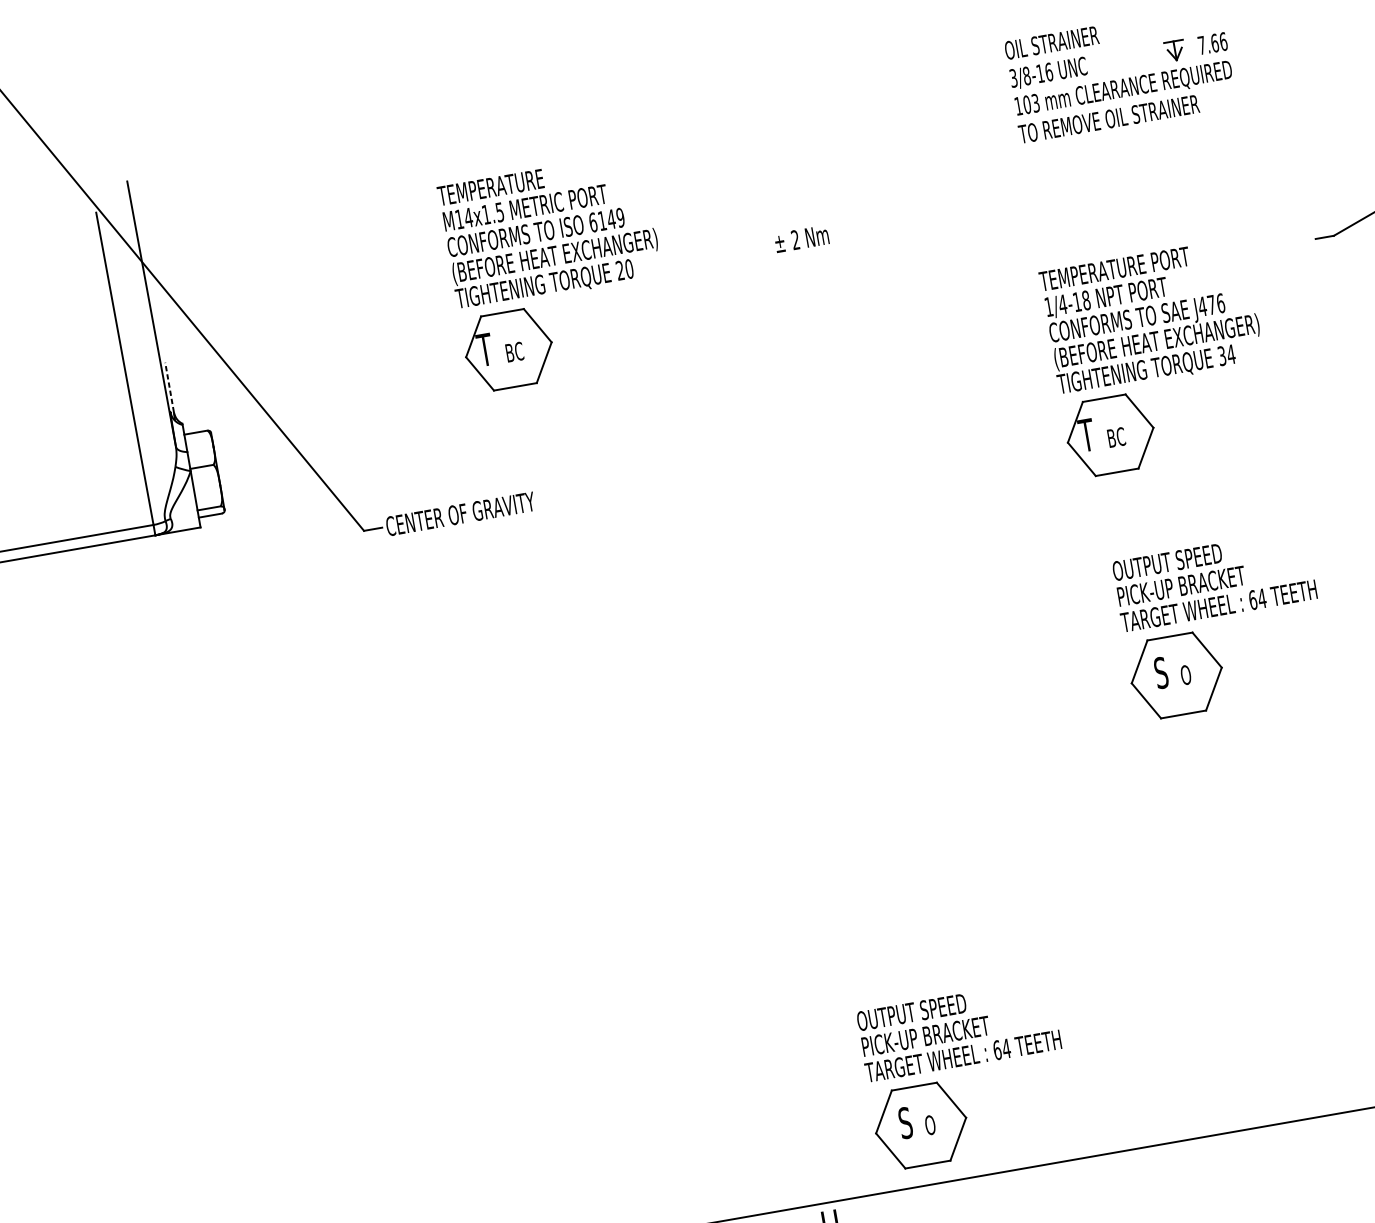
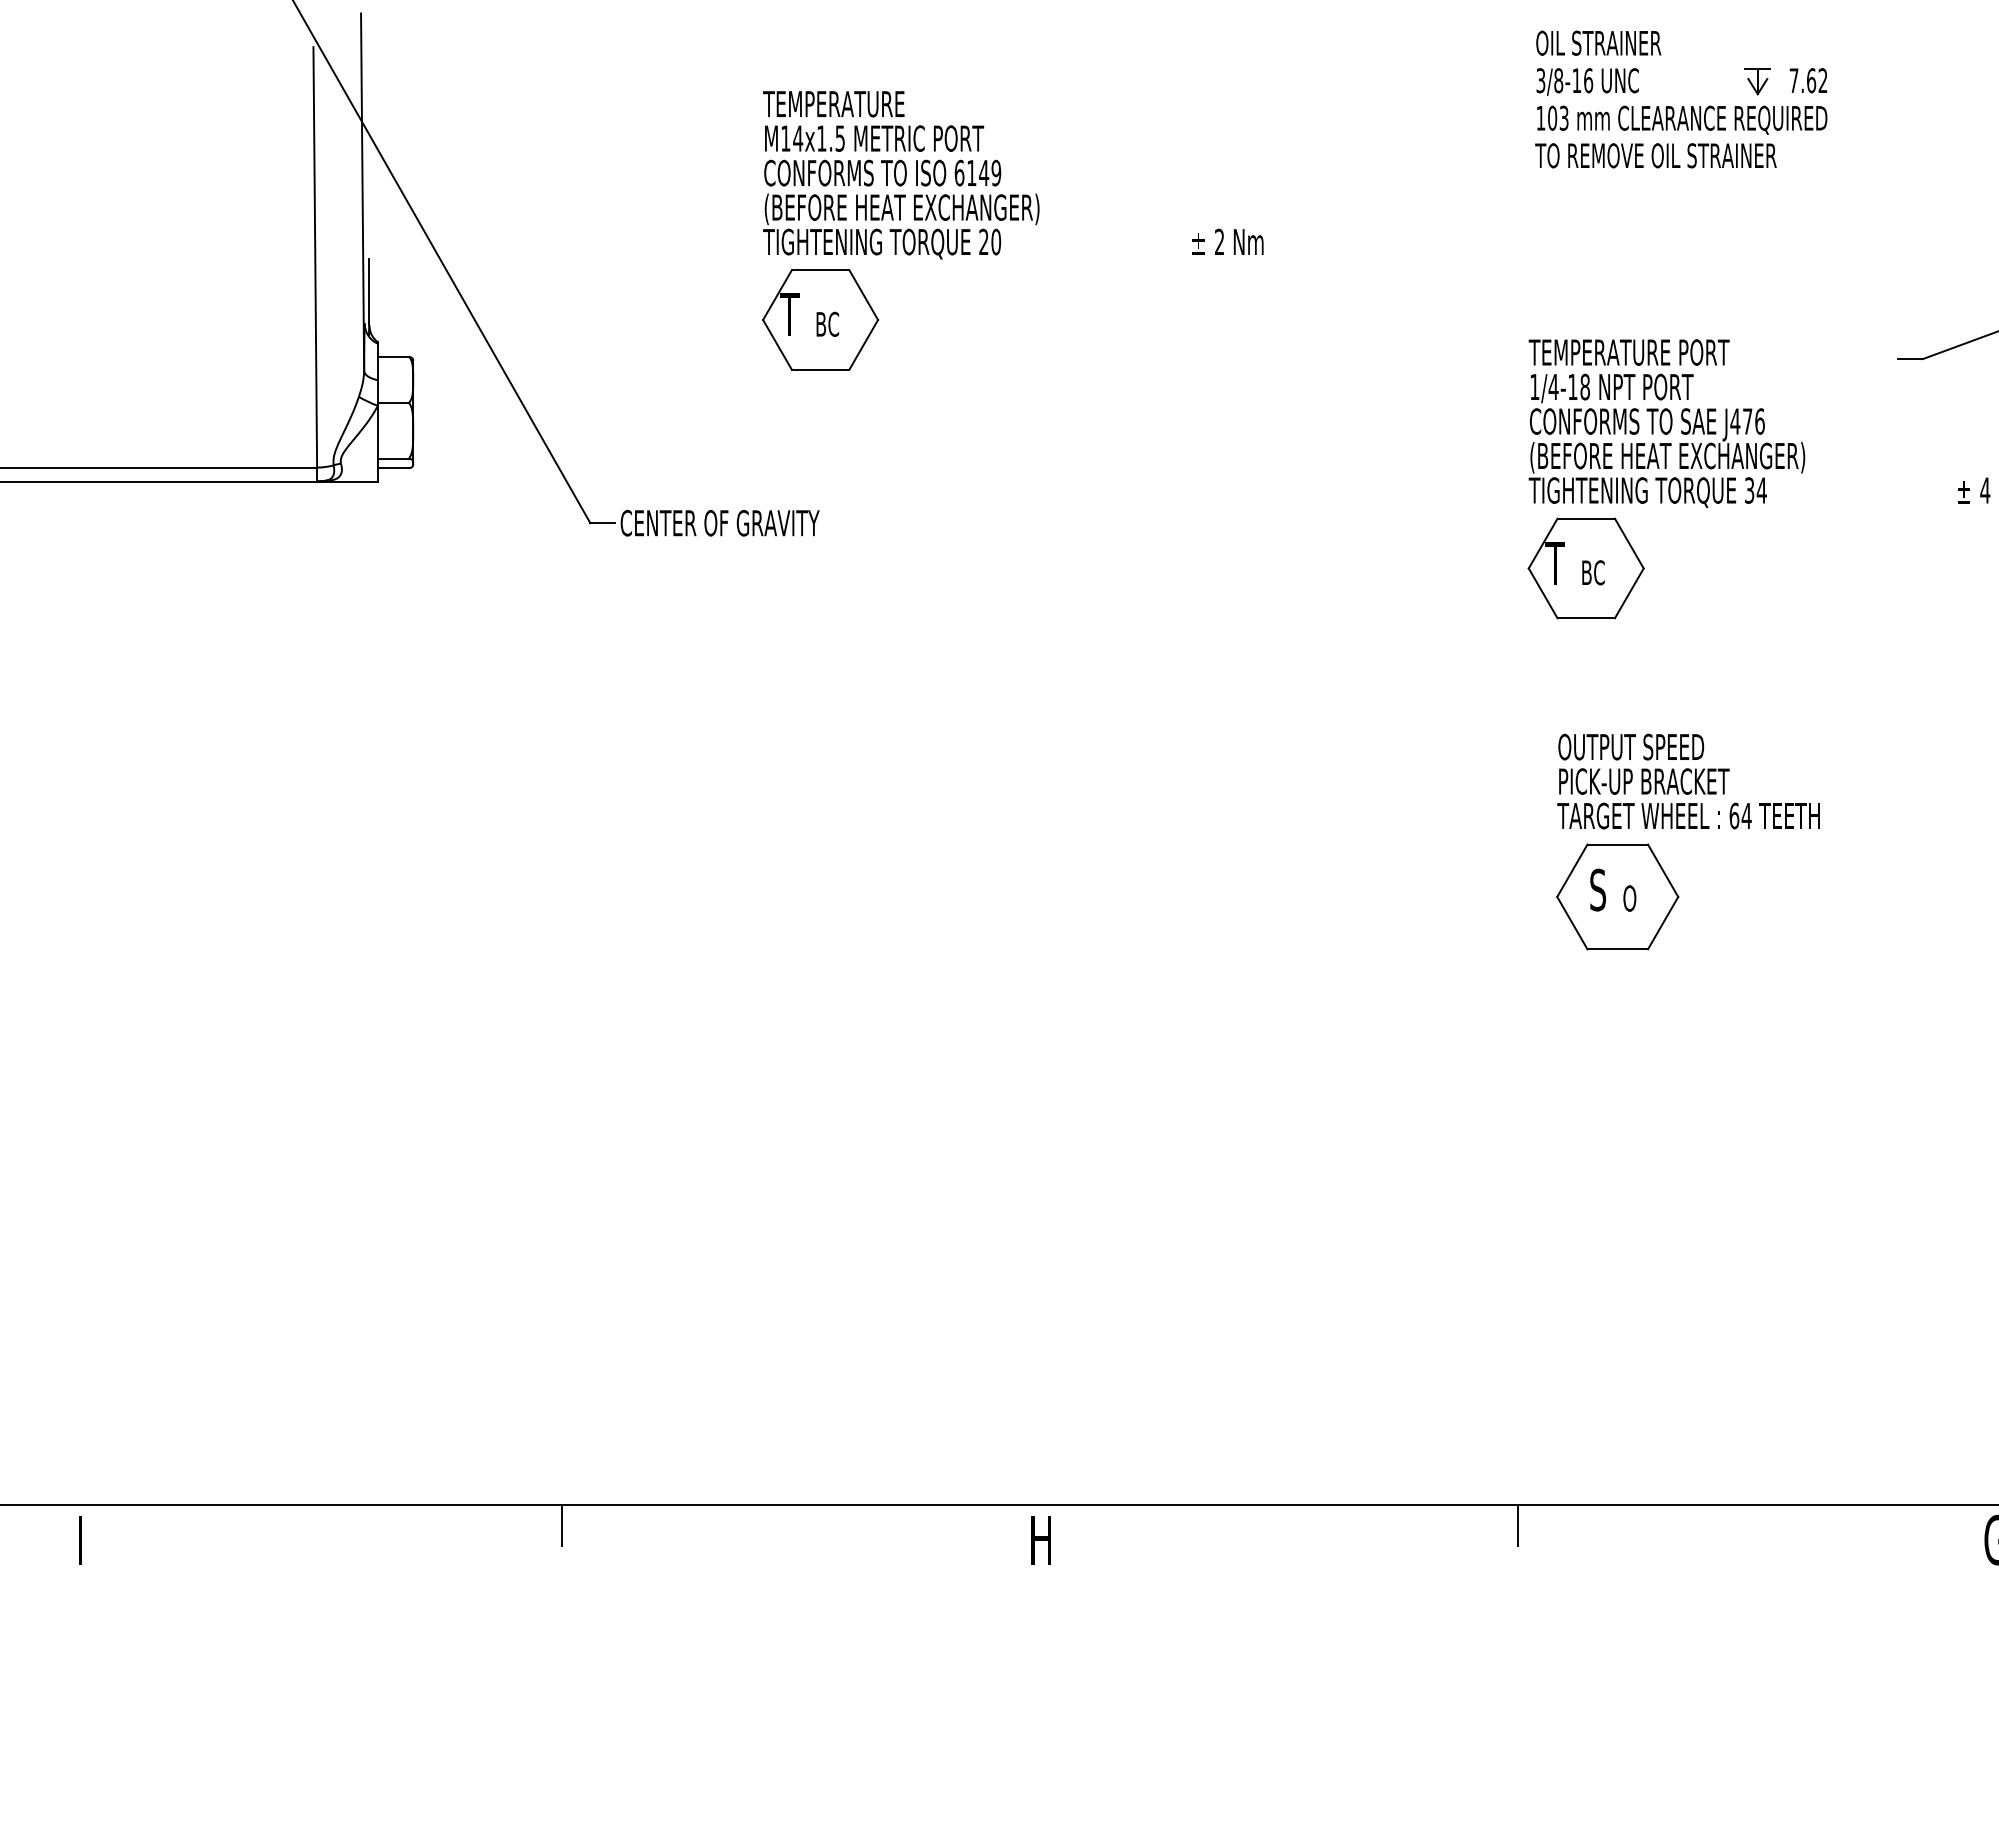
text: (1223, 41) -> (1822, 80), 7.66 -> 7.62
line: (169, 387) -> (369, 291), dashed -> solid
part: (964, 1065) -> (1252, 1357), removed
line: (1183, 1156) -> (1517, 1525), added

